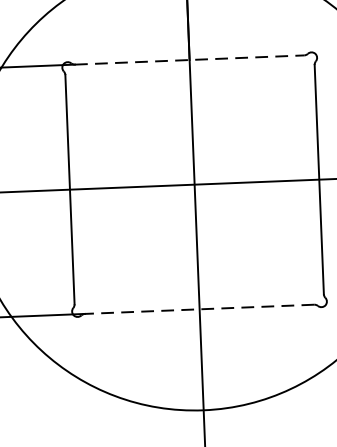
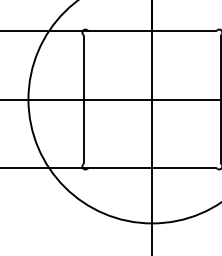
line: (189, 60) -> (152, 31), dashed -> solid
line: (199, 308) -> (152, 167), dashed -> solid

